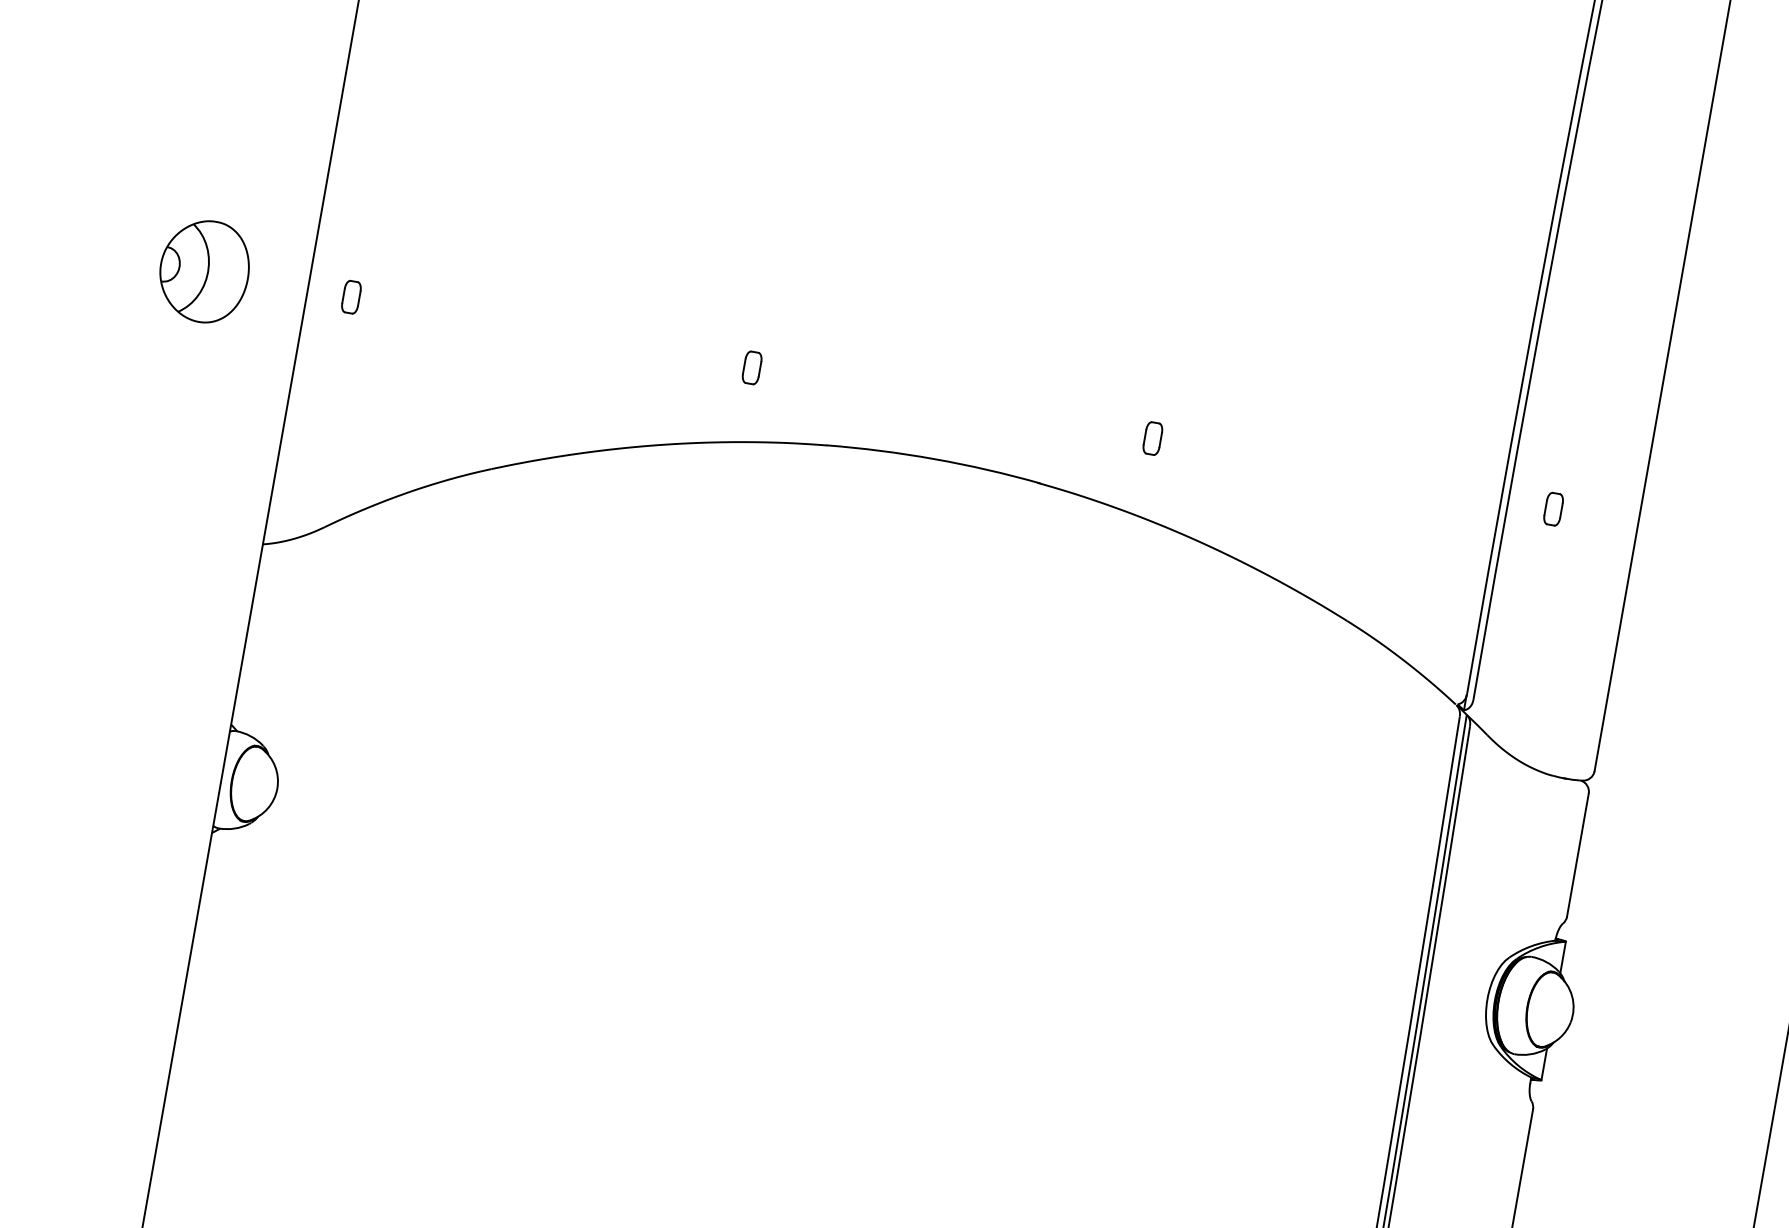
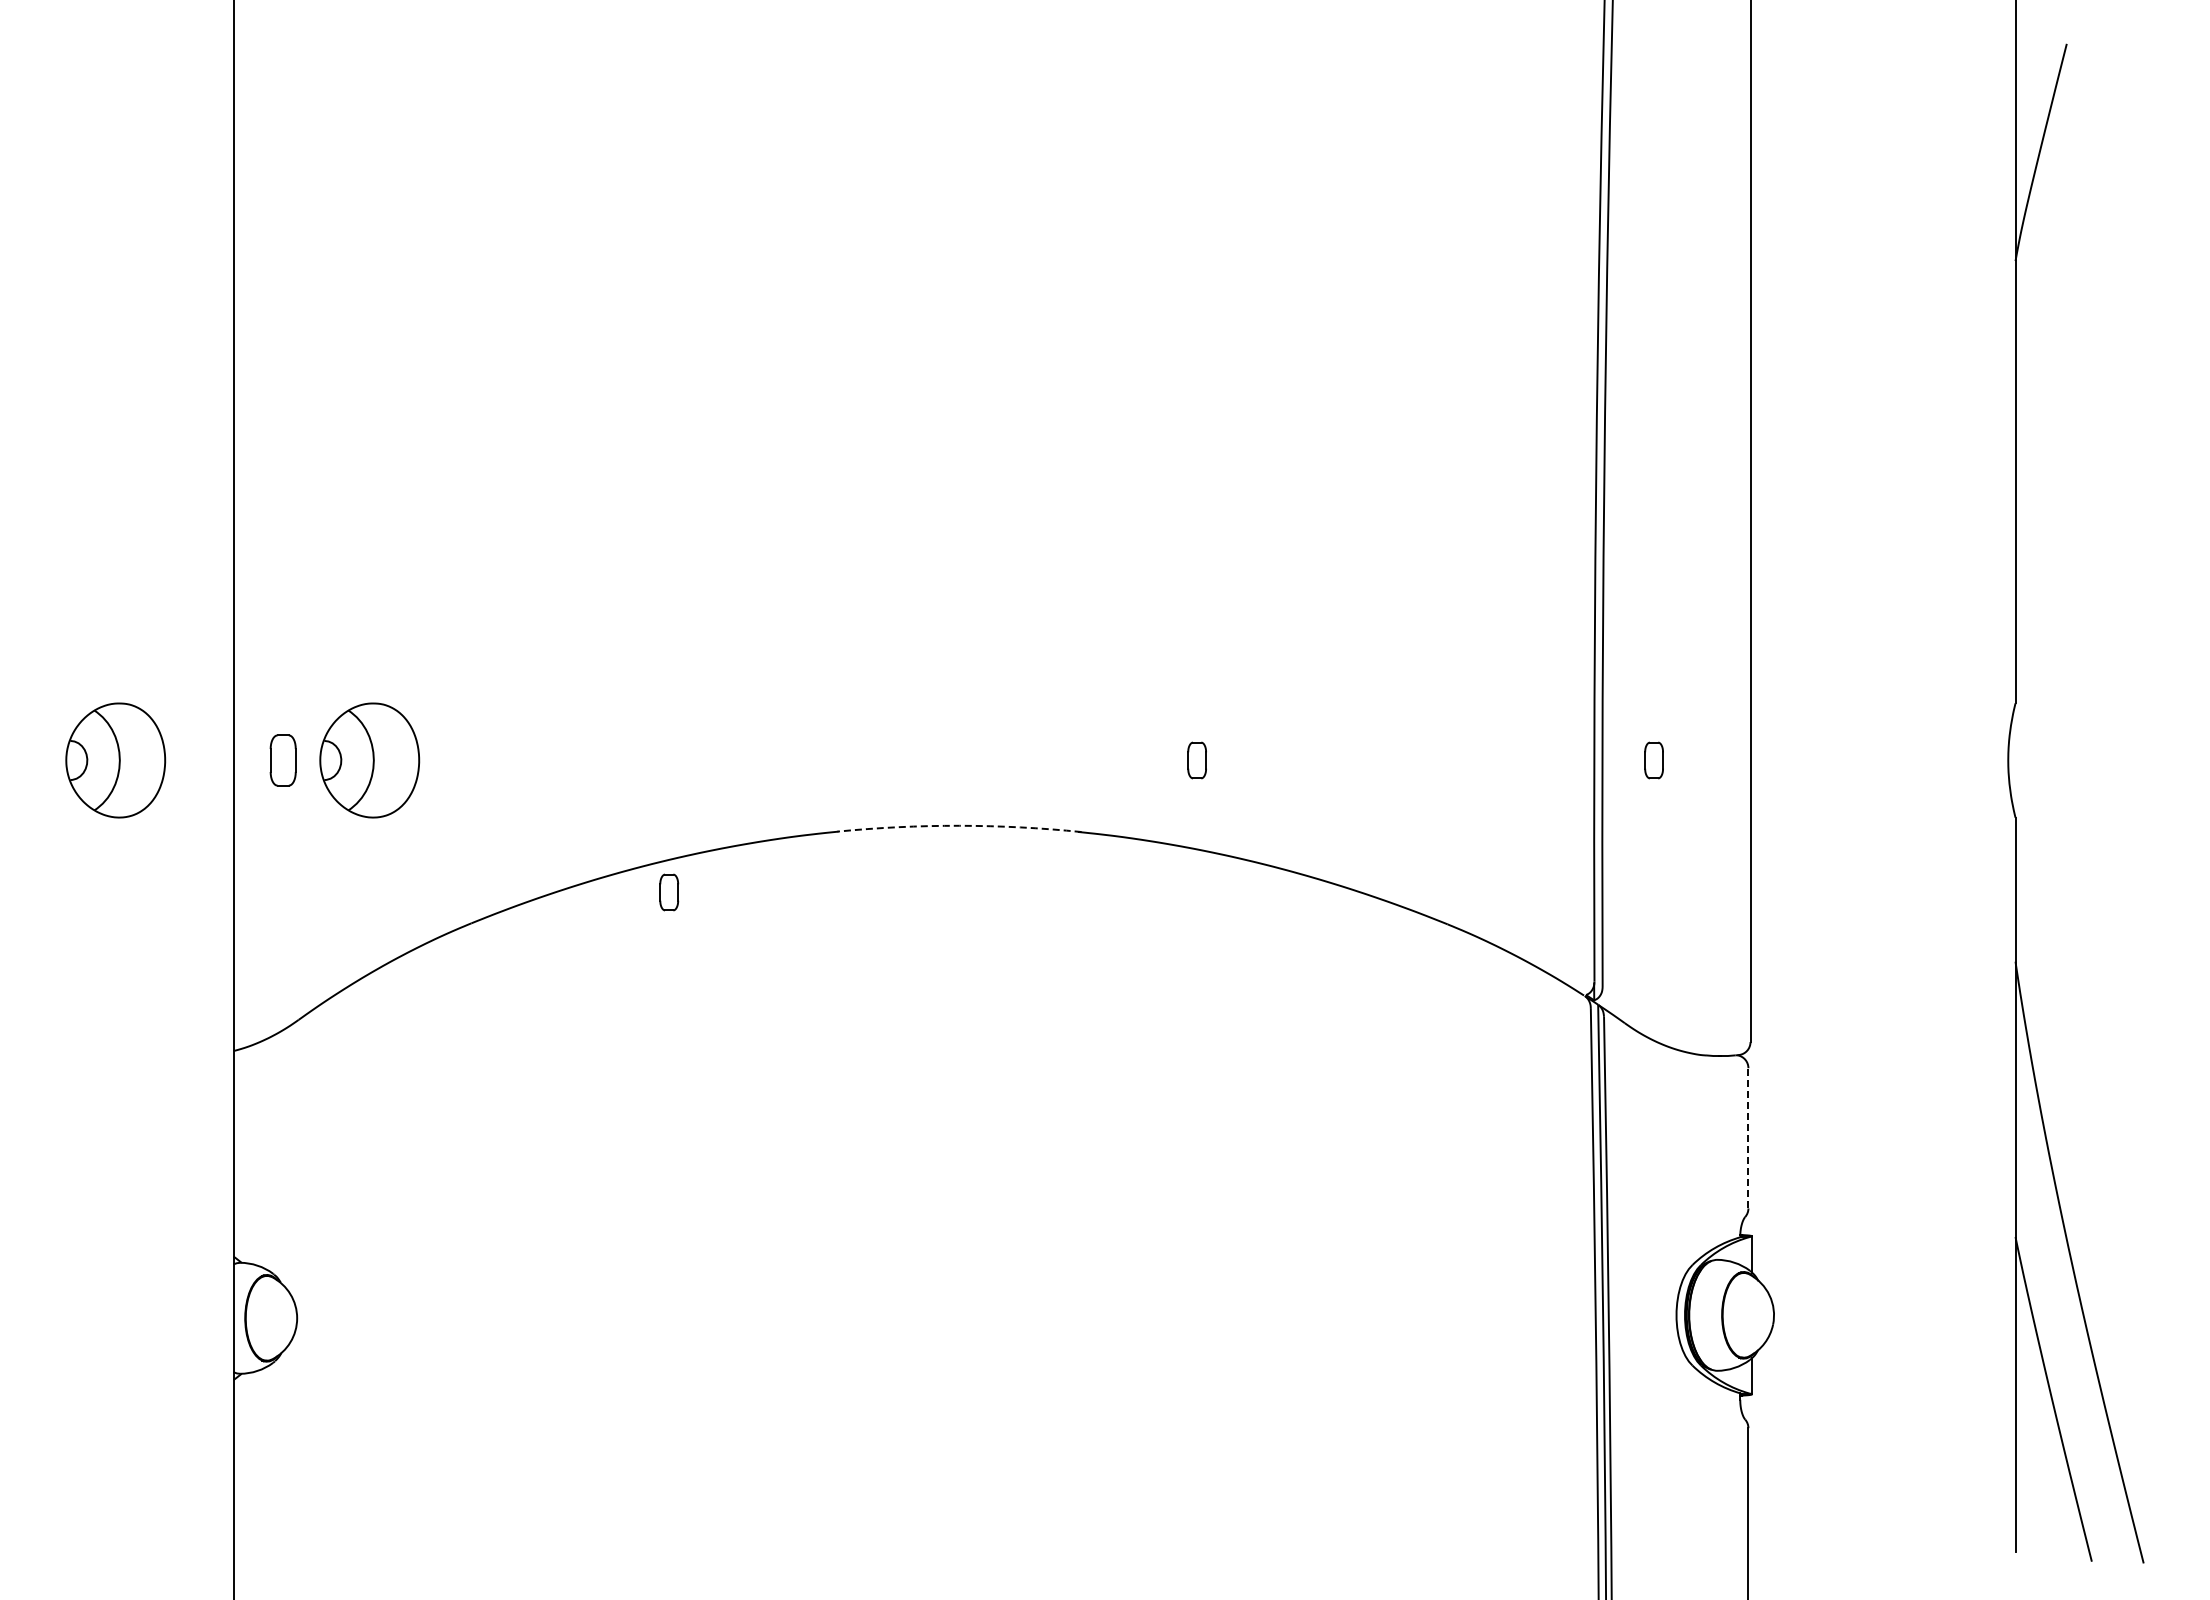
part: (351, 297) -> (283, 760), size x1.4
part: (427, 310) -> (369, 760), added
part: (752, 367) -> (669, 892), moved
arc: (934, 458) -> (959, 825), solid -> dashed
line: (1578, 854) -> (1748, 1137), solid -> dashed

